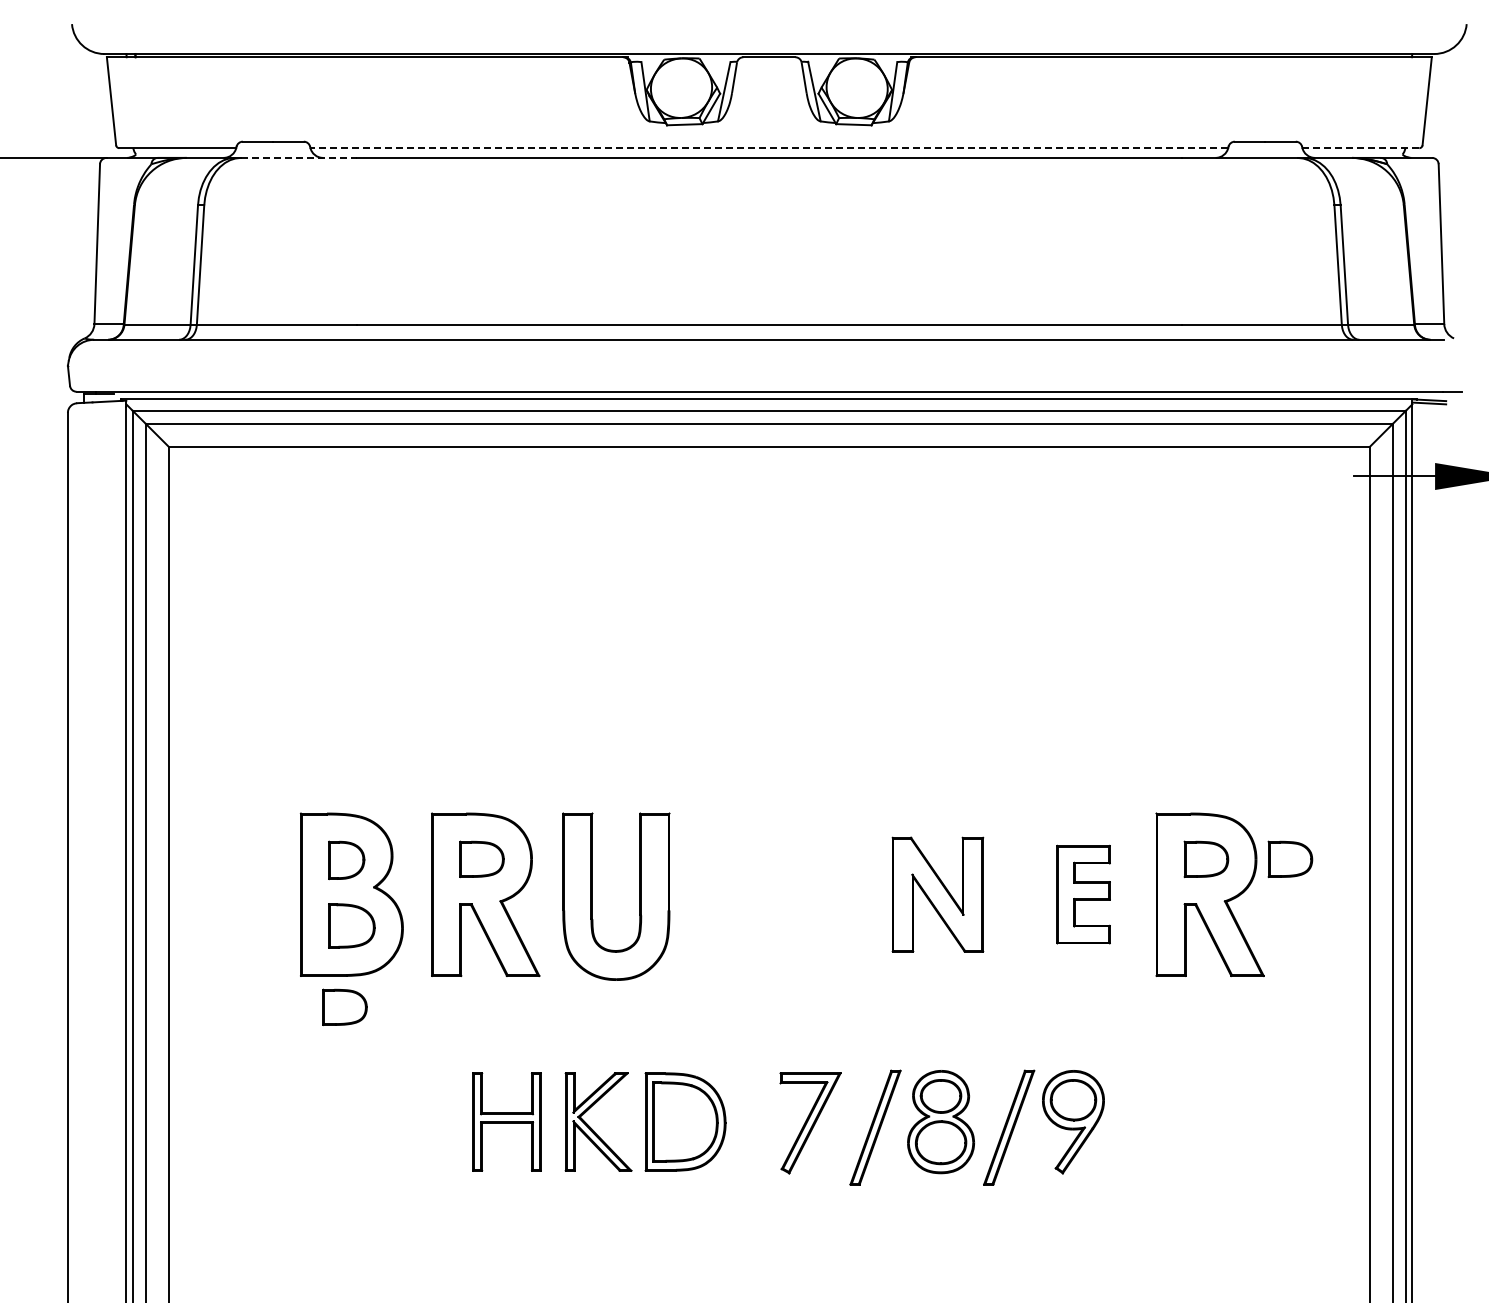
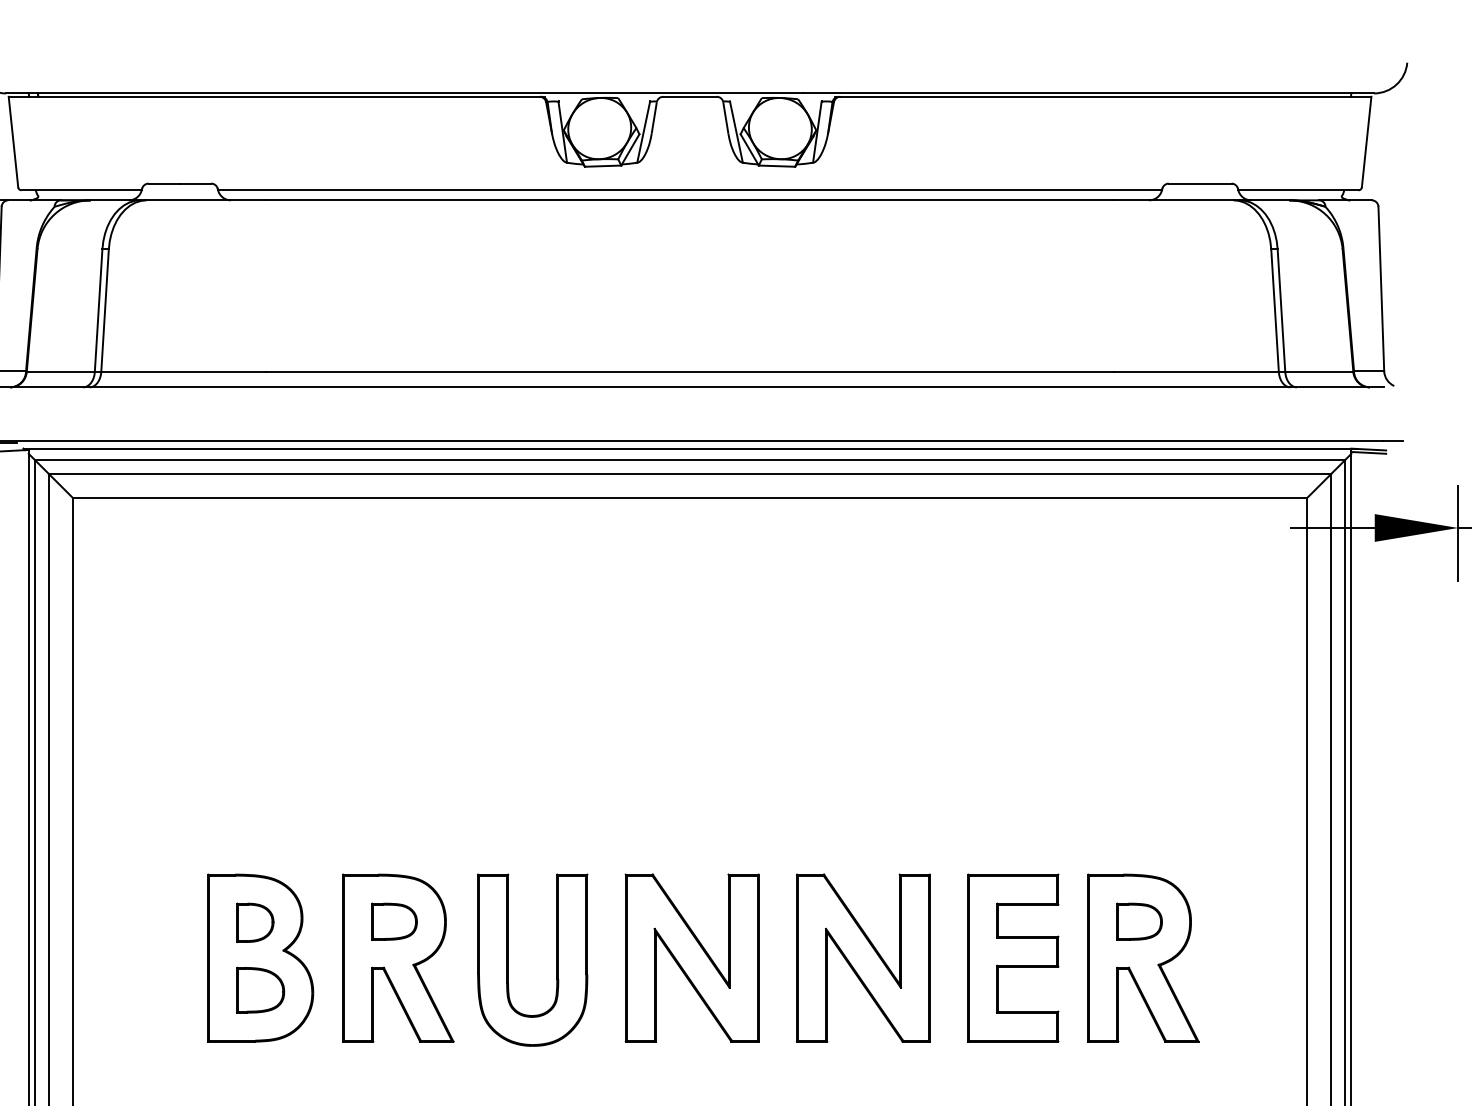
line: (769, 148) -> (690, 190), dashed -> solid
line: (1360, 148) -> (1298, 190), dashed -> solid
line: (298, 157) -> (205, 199), dashed -> solid
part: (1290, 858) -> (1226, 920), removed
part: (770, 894) -> (691, 957), added
part: (937, 894) -> (862, 957), size x1.43
part: (1083, 894) -> (1013, 957), size x1.67
part: (344, 1006) -> (253, 1073), removed

